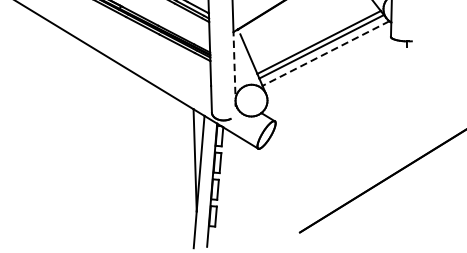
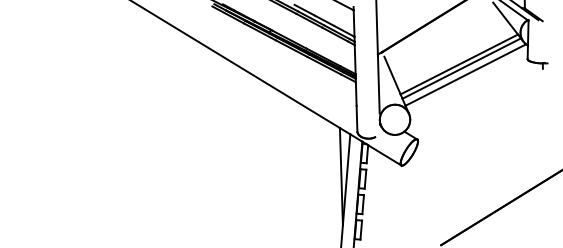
line: (325, 54) -> (465, 75), dashed -> solid
line: (234, 63) -> (378, 84), dashed -> solid

